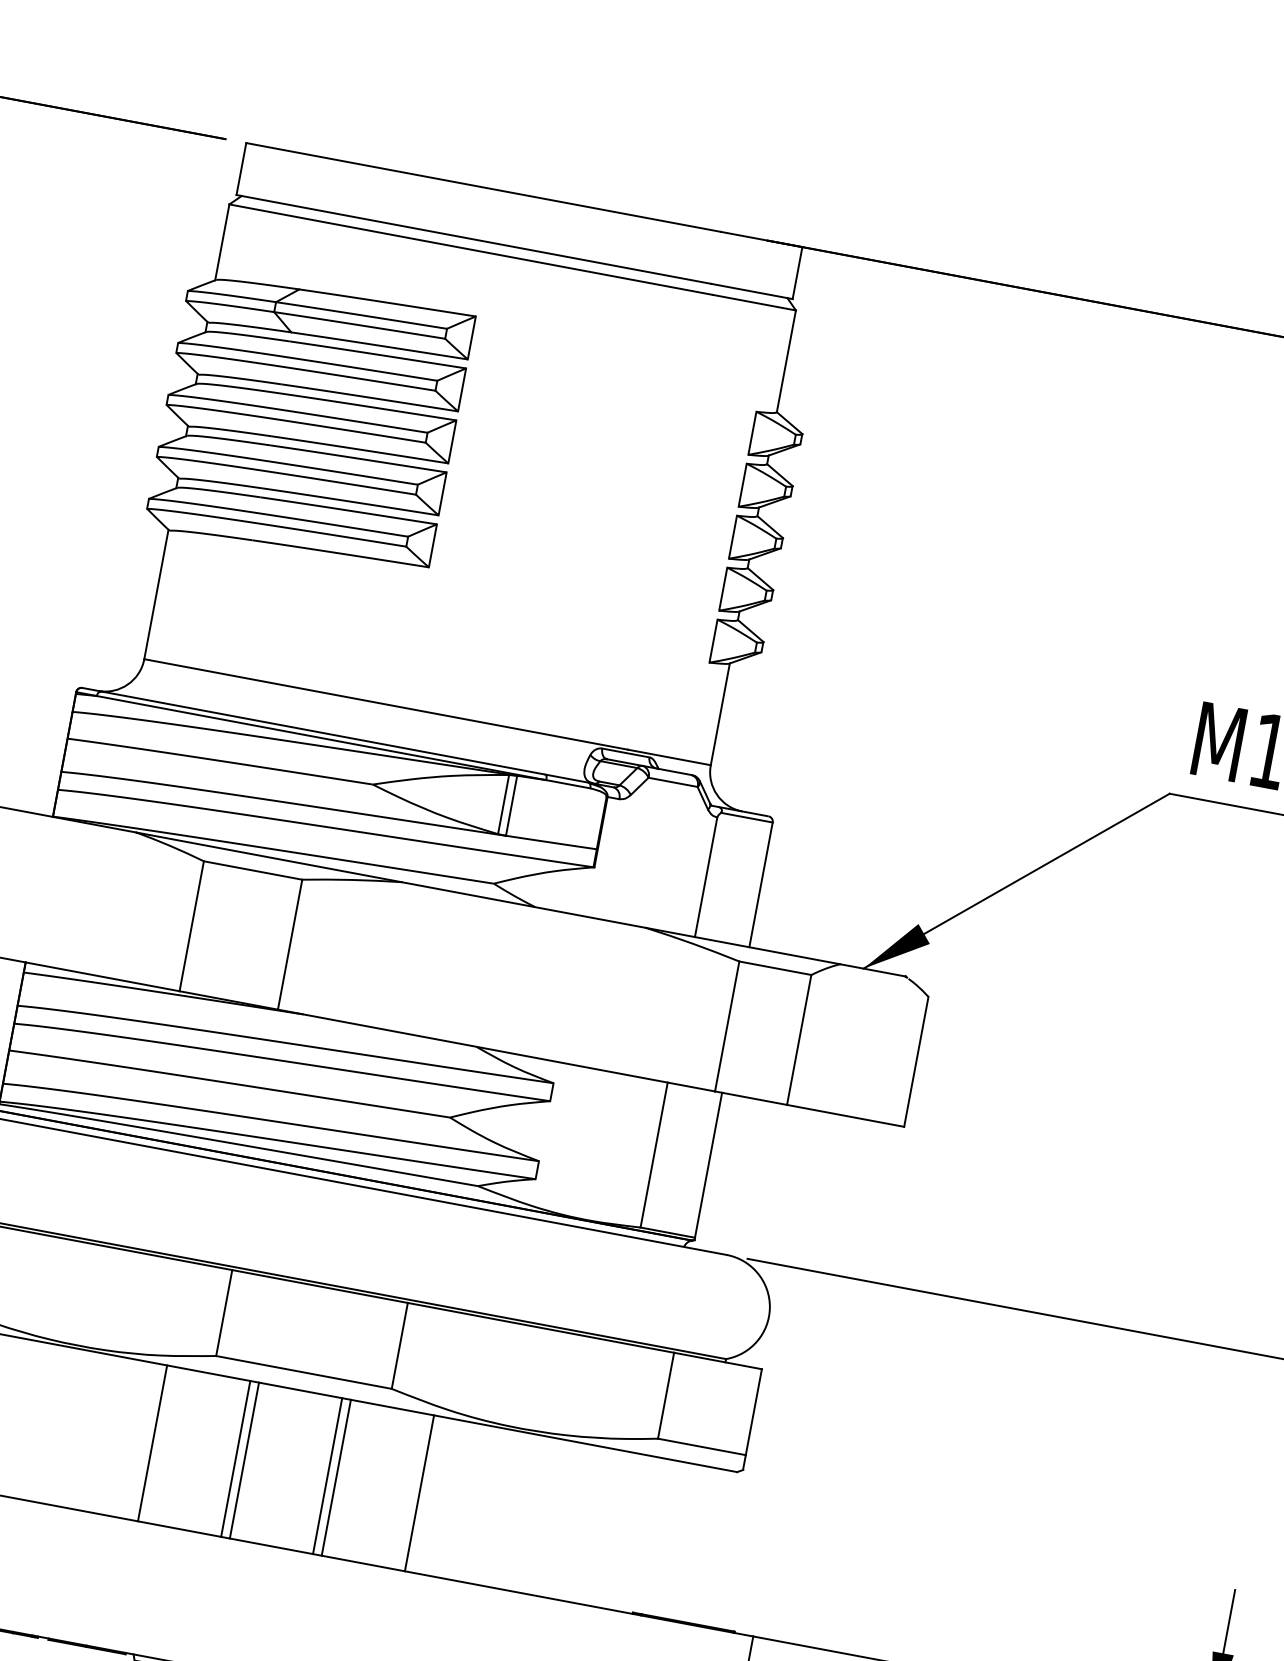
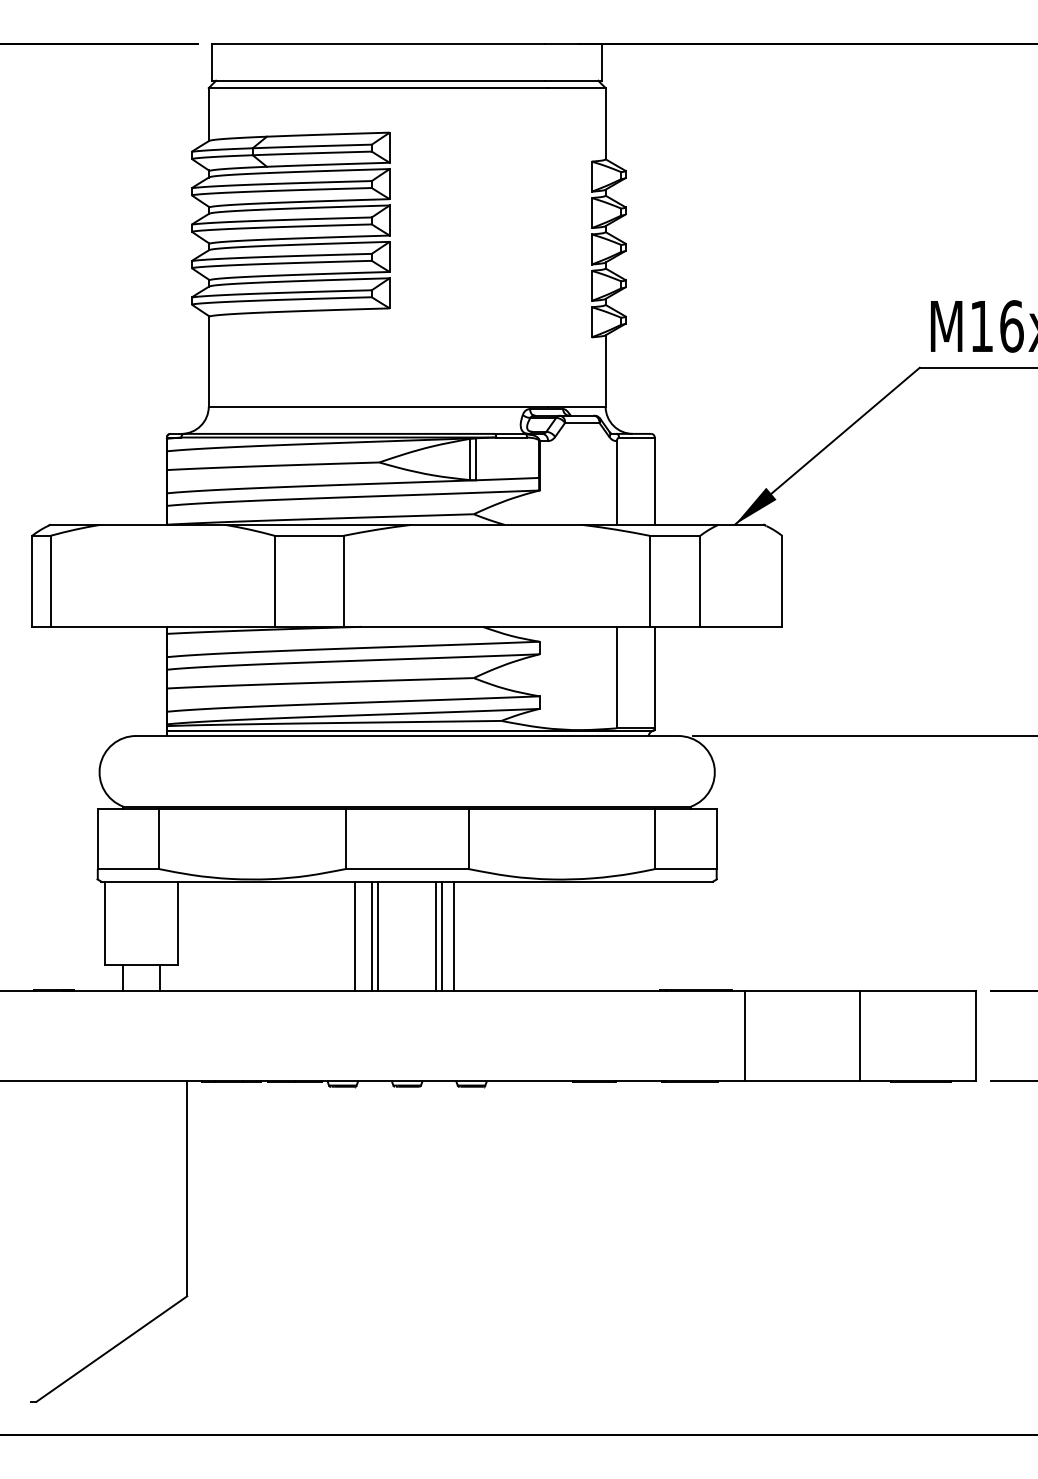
line: (152, 1442) -> (354, 935), moved
line: (419, 1492) -> (453, 935), moved

